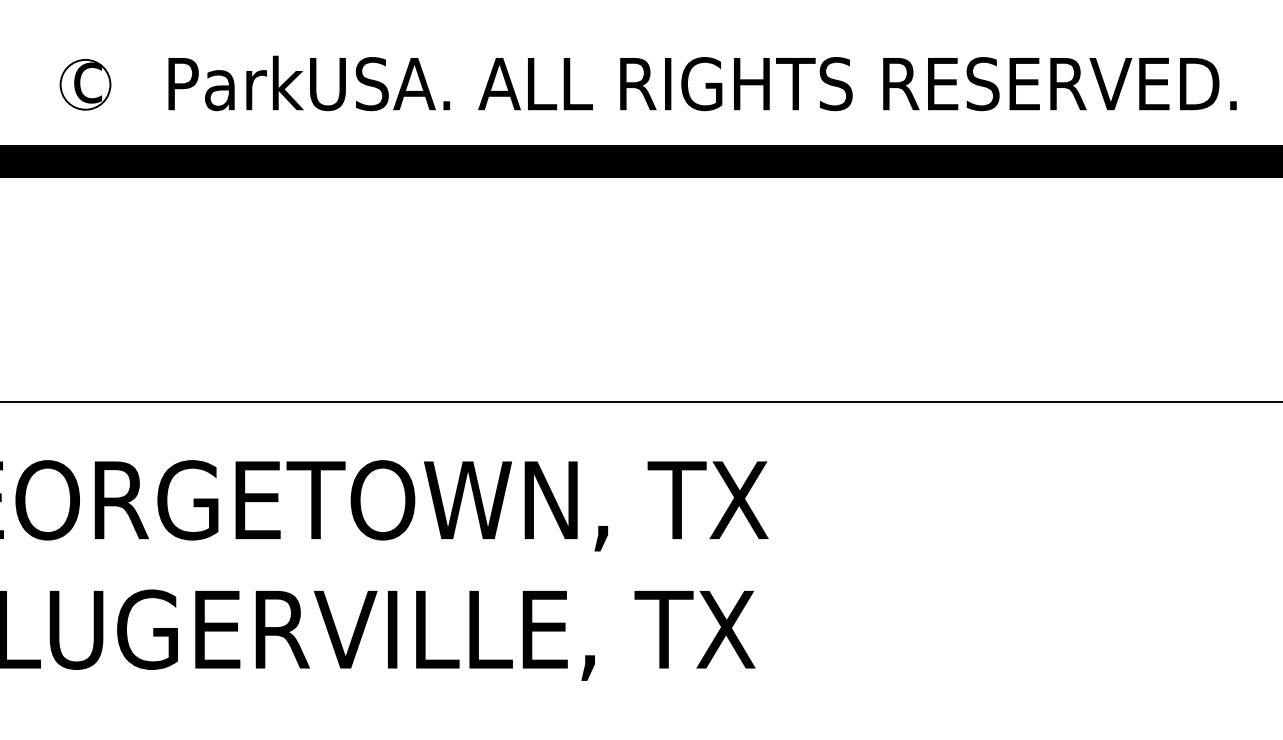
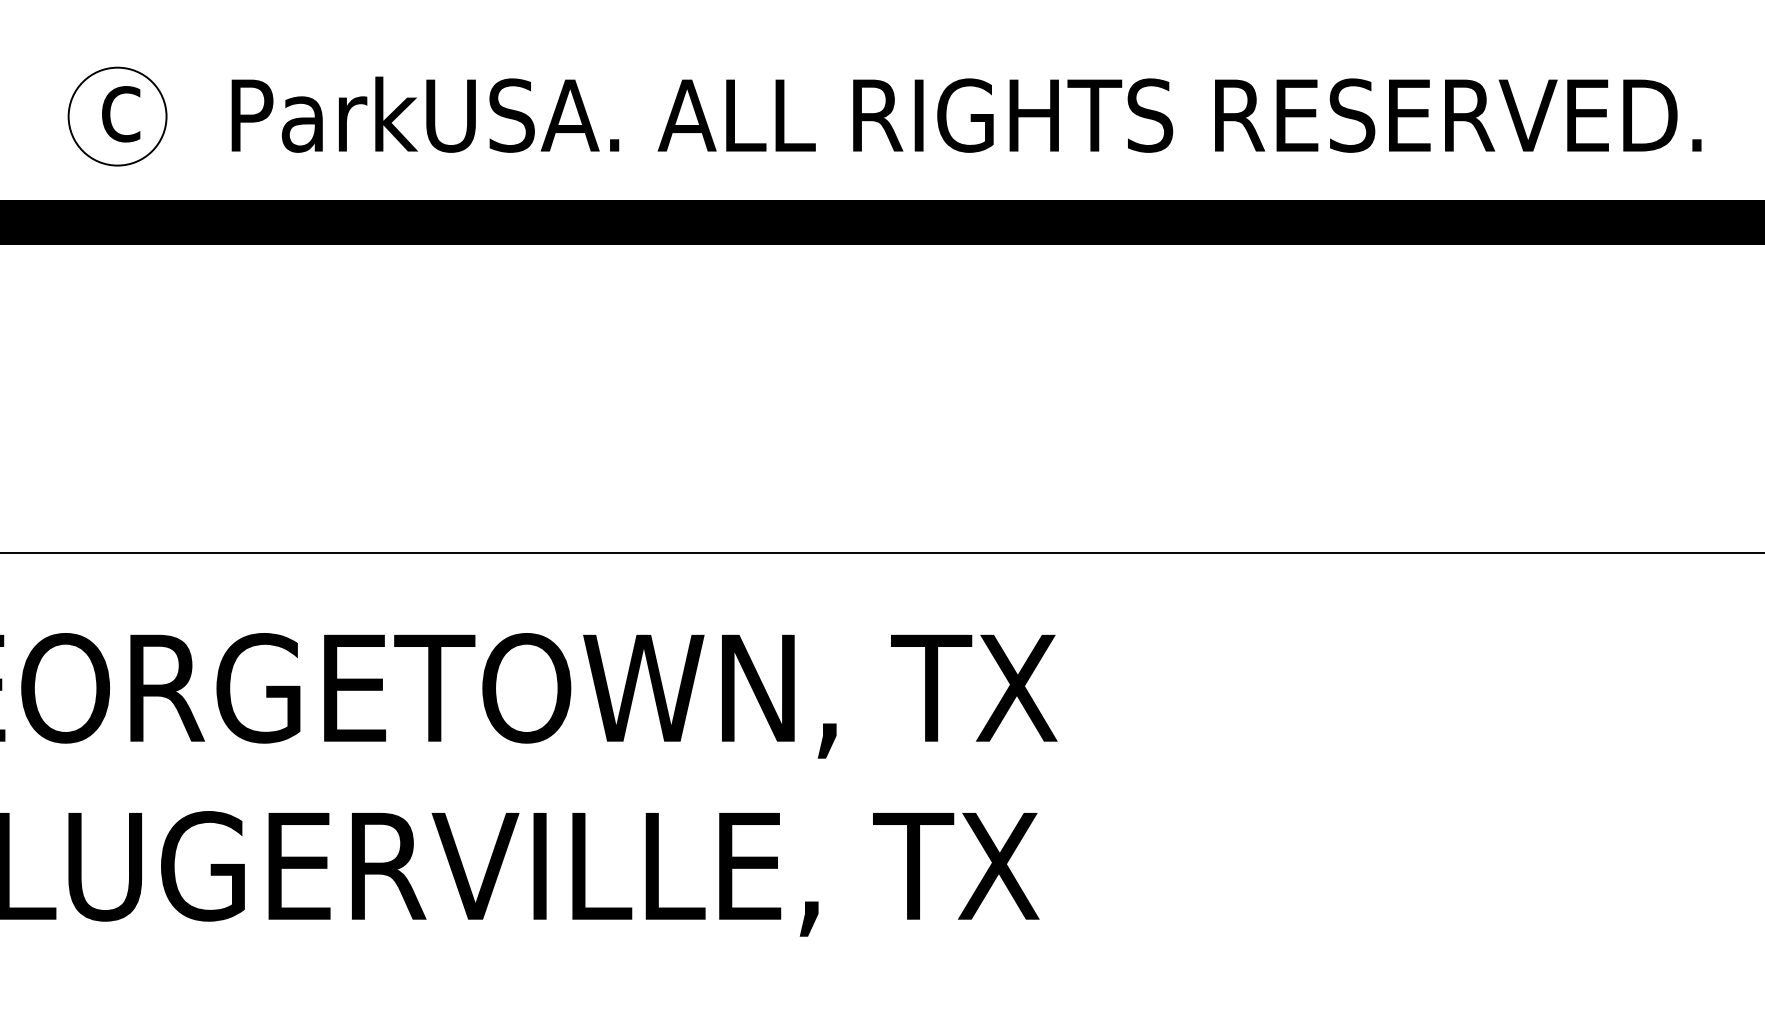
circle: (85, 84) -> (117, 116), size x1.43

